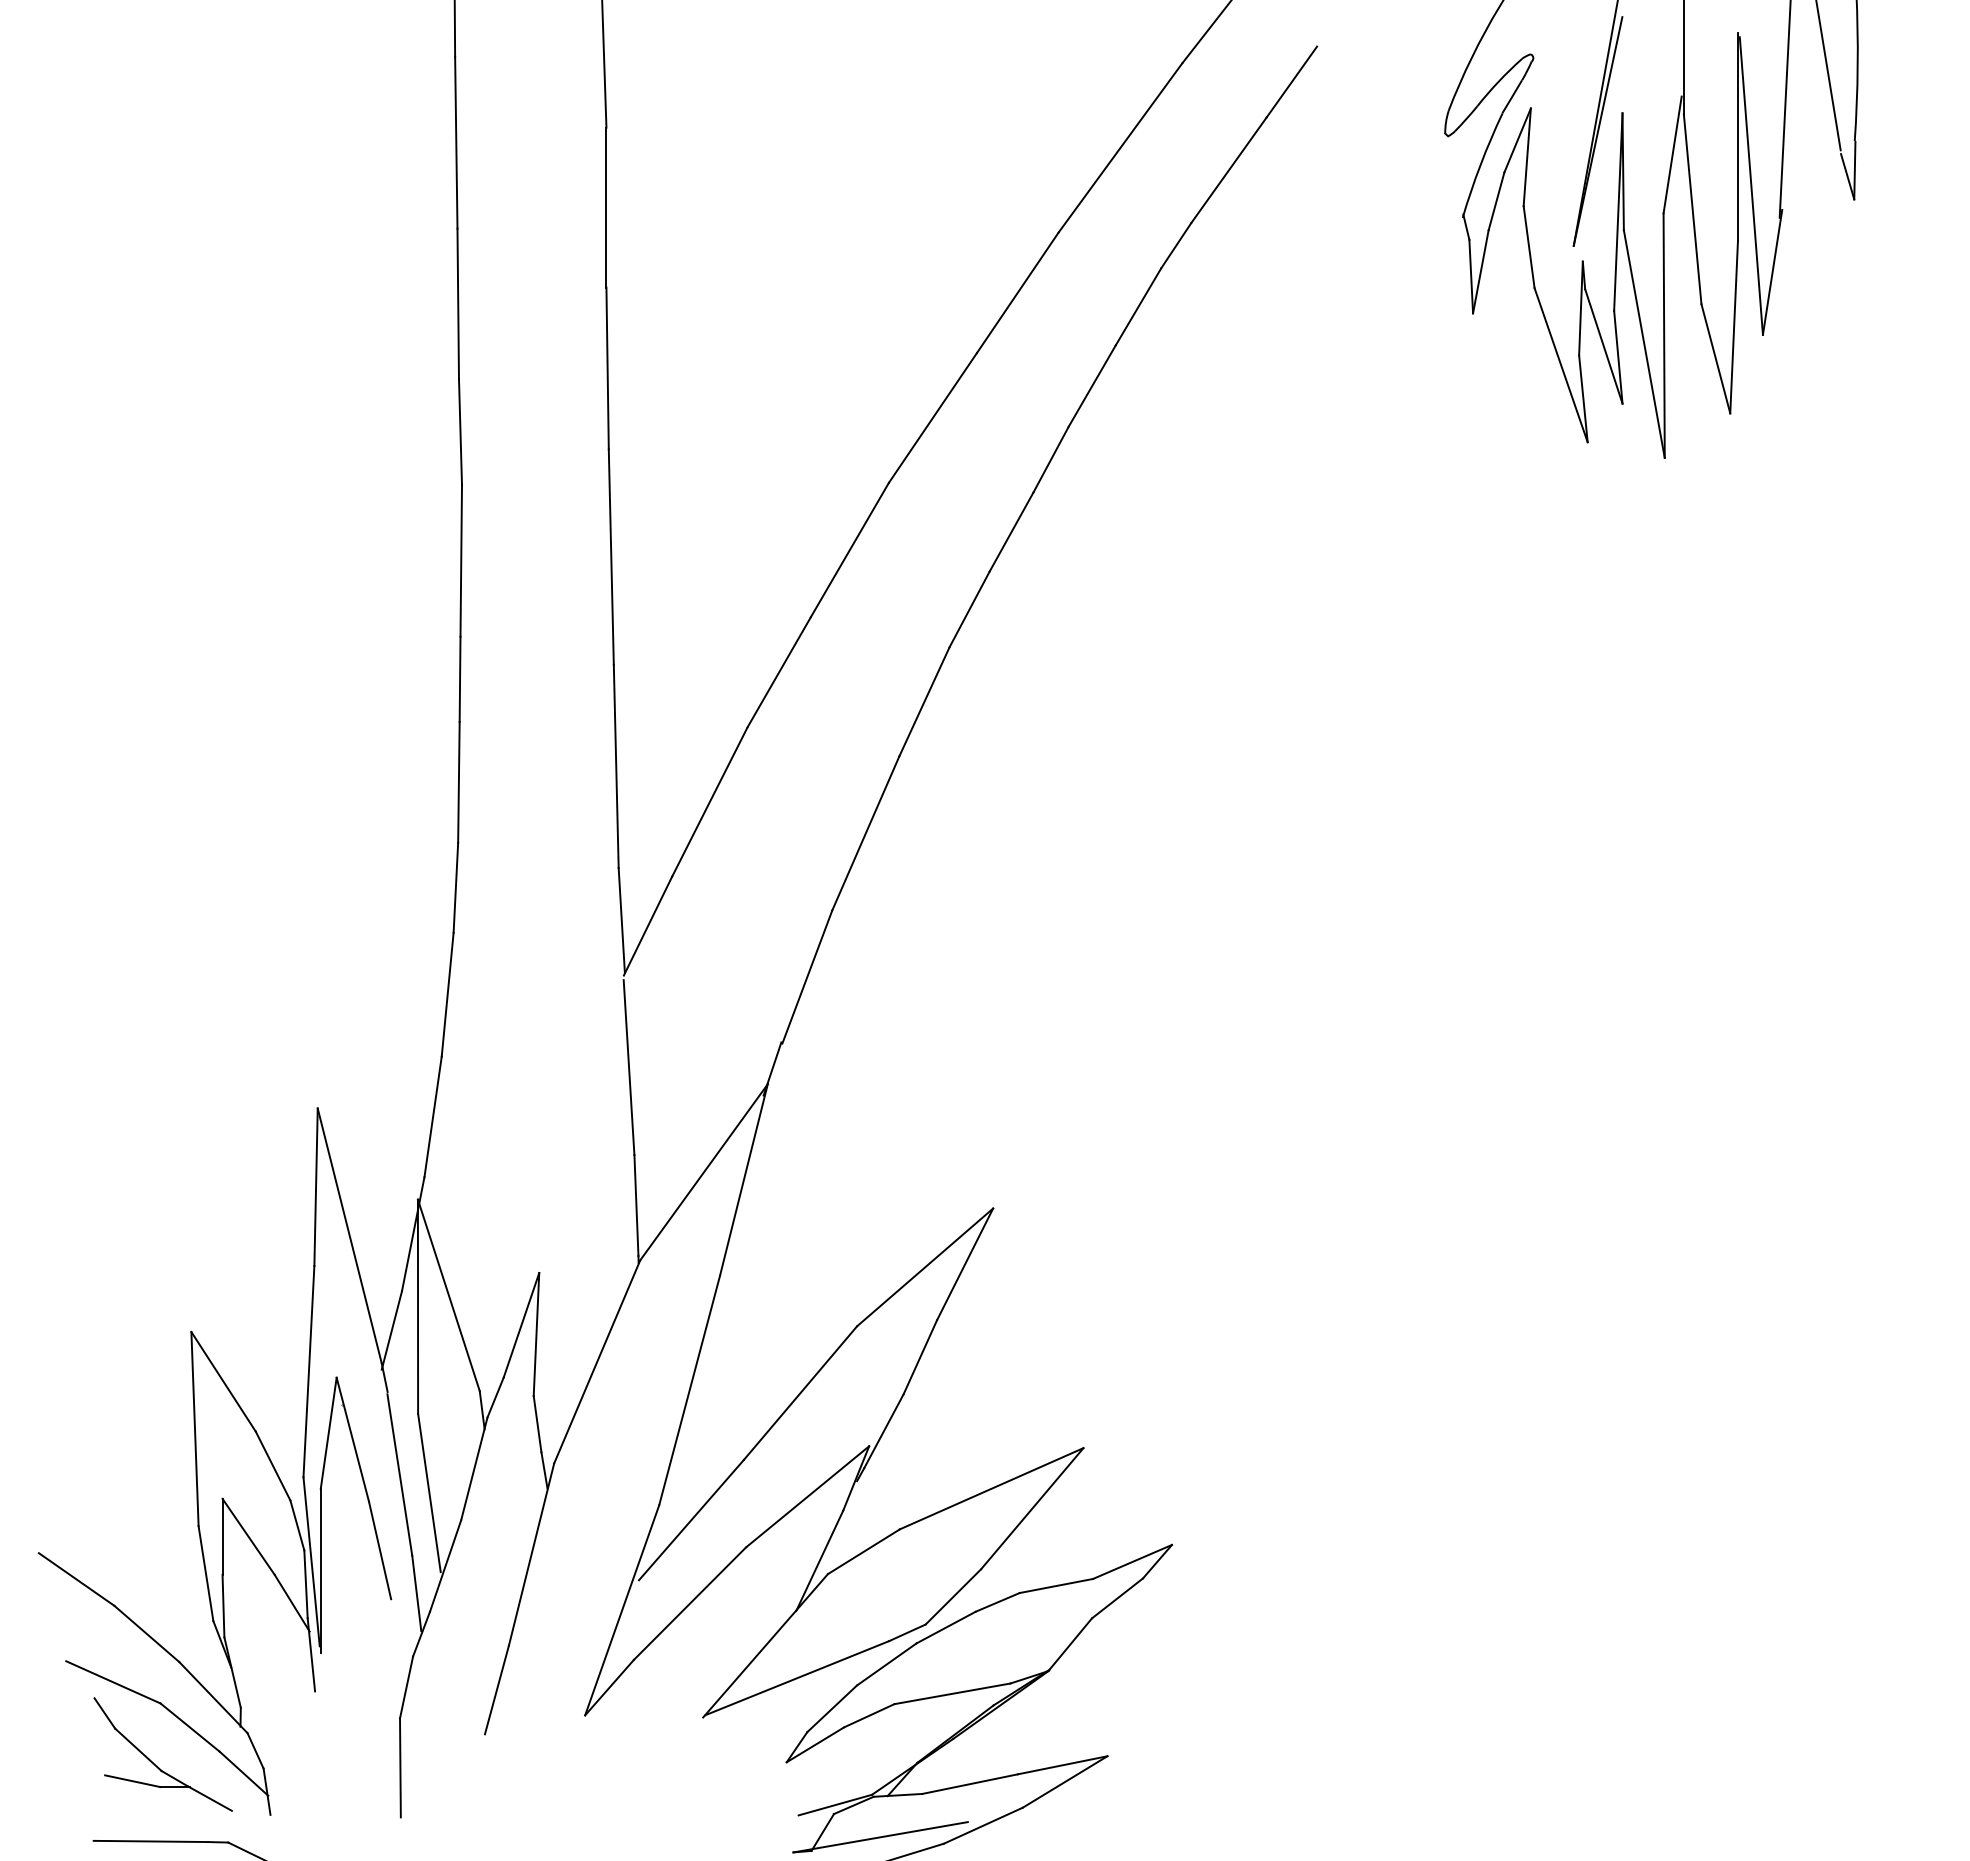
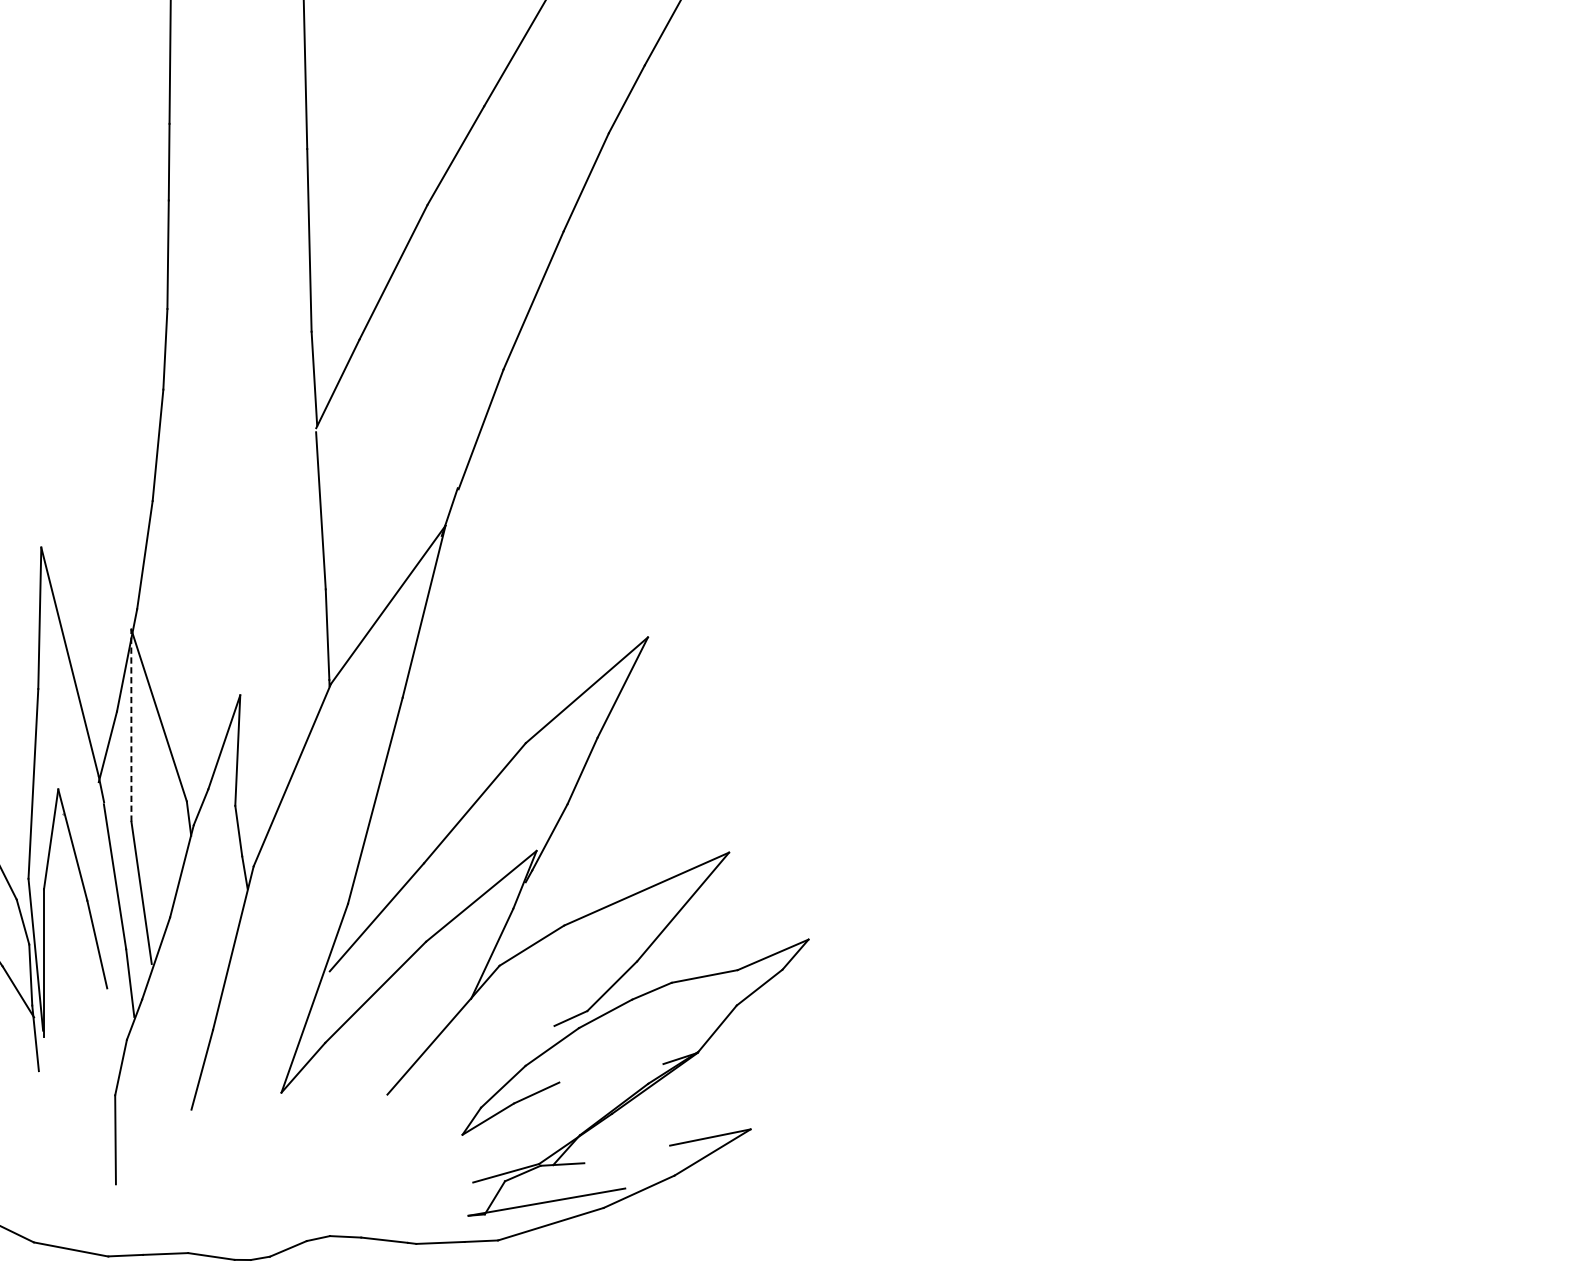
line: (418, 1306) -> (131, 725), solid -> dashed
line: (797, 1678) -> (472, 1059), removed
line: (952, 1693) -> (611, 1073), removed
line: (969, 1783) -> (626, 1153), removed

